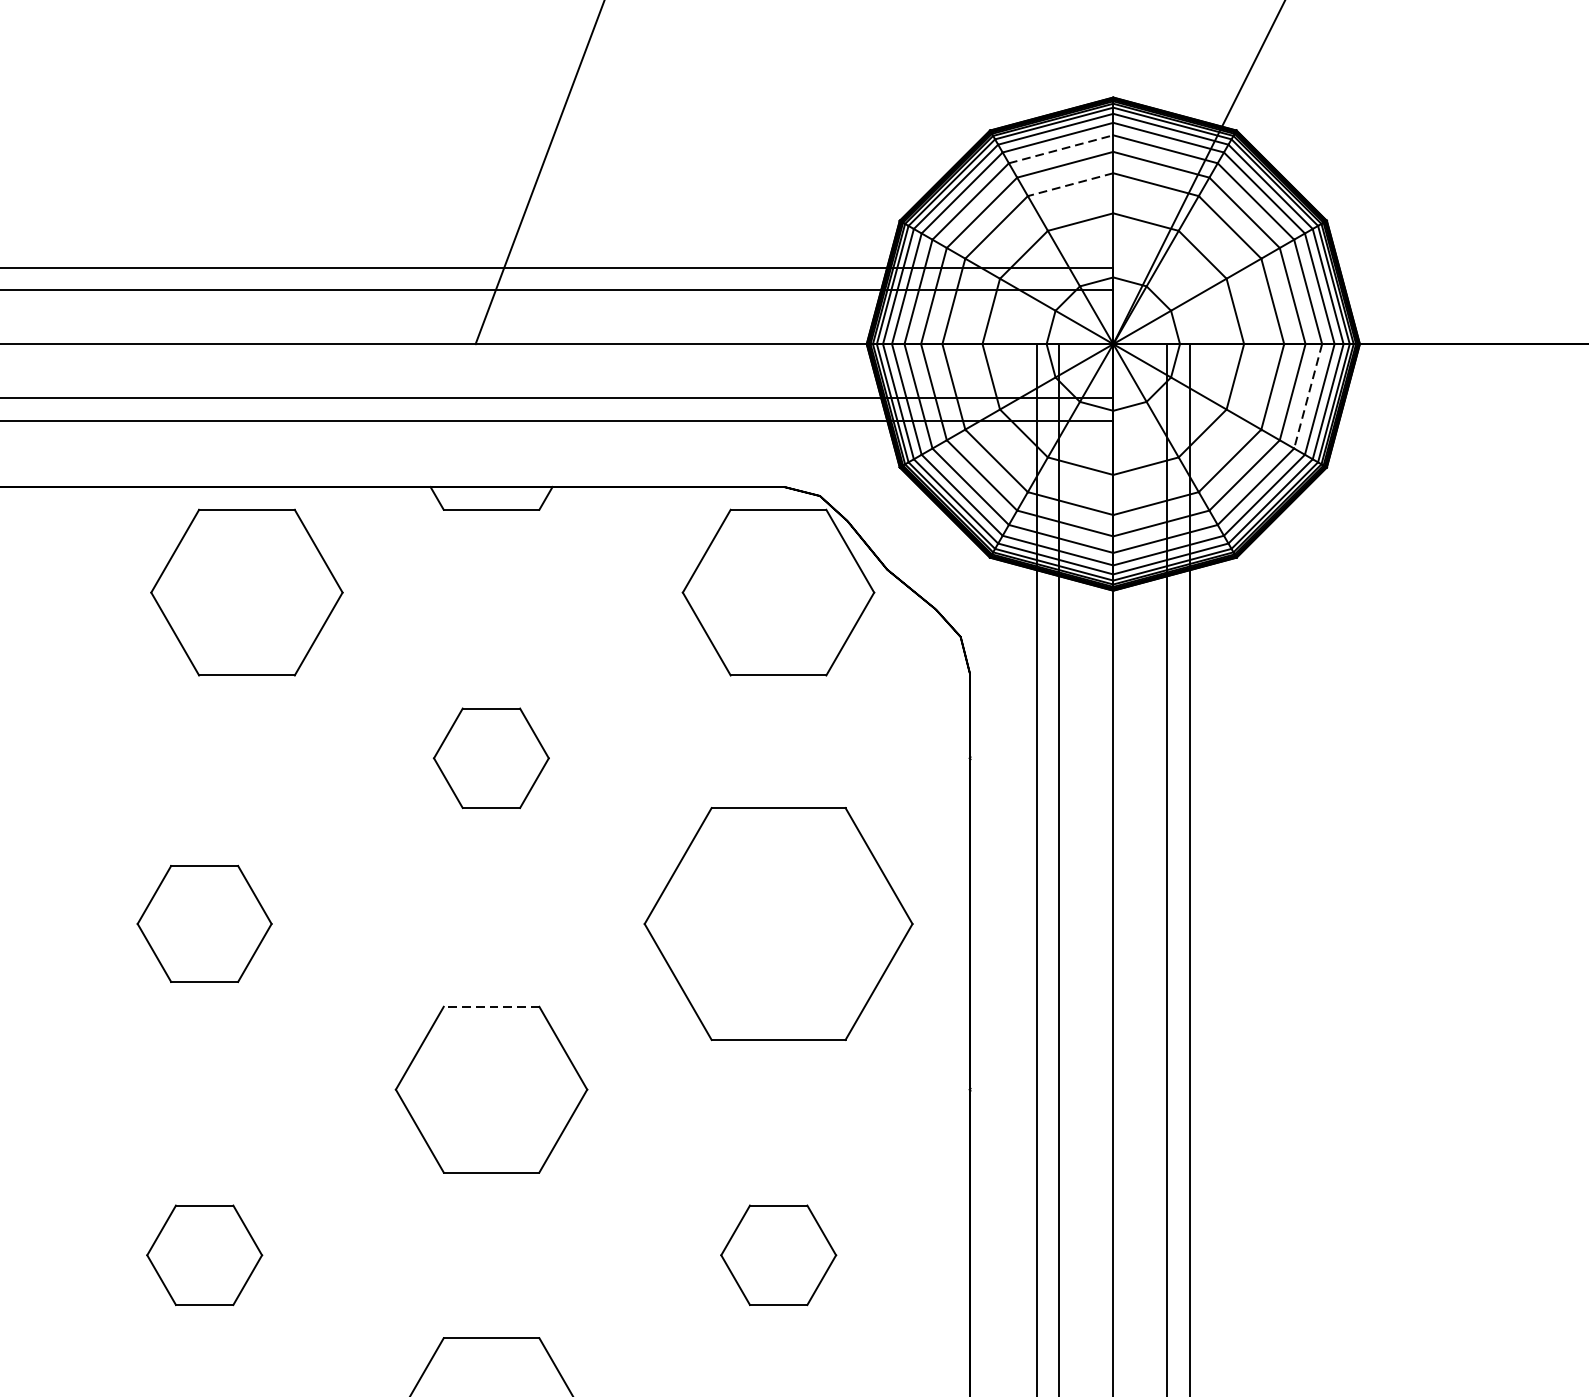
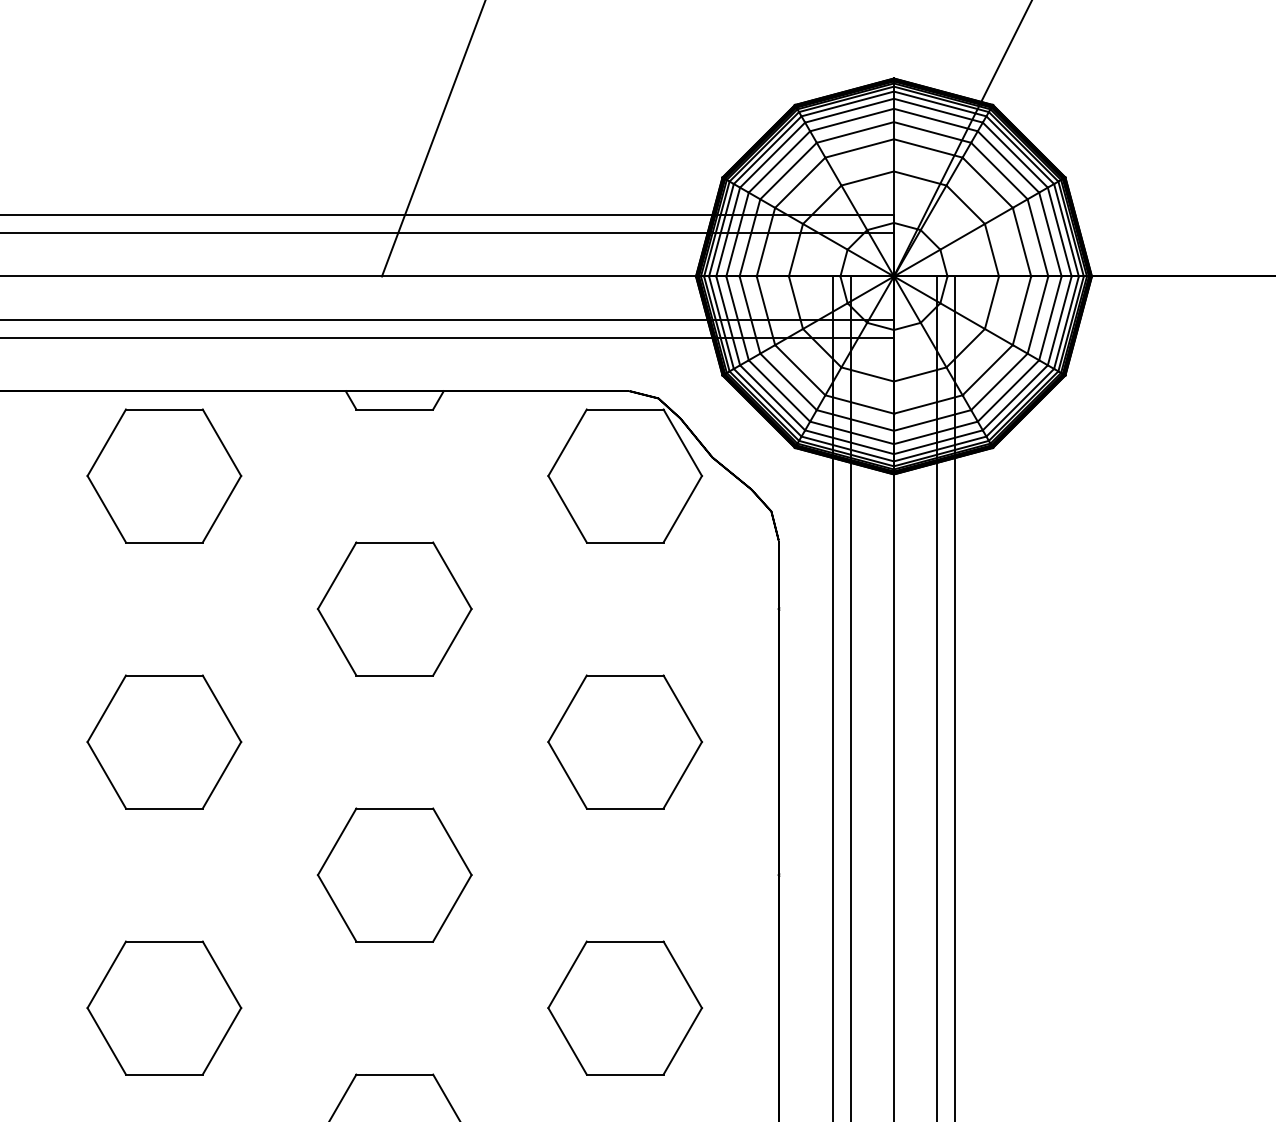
line: (1061, 148) -> (852, 119), dashed -> solid
line: (1070, 184) -> (859, 148), dashed -> solid
line: (1308, 396) -> (1050, 318), dashed -> solid
part: (247, 592) -> (164, 475), moved
part: (491, 757) -> (394, 608), size x1.67
part: (204, 923) -> (164, 741), size x1.43
part: (777, 923) -> (624, 741), size x0.71
line: (491, 1006) -> (394, 808), dashed -> solid
part: (204, 1254) -> (164, 1007), size x1.67
part: (778, 1254) -> (625, 1007), size x1.67

